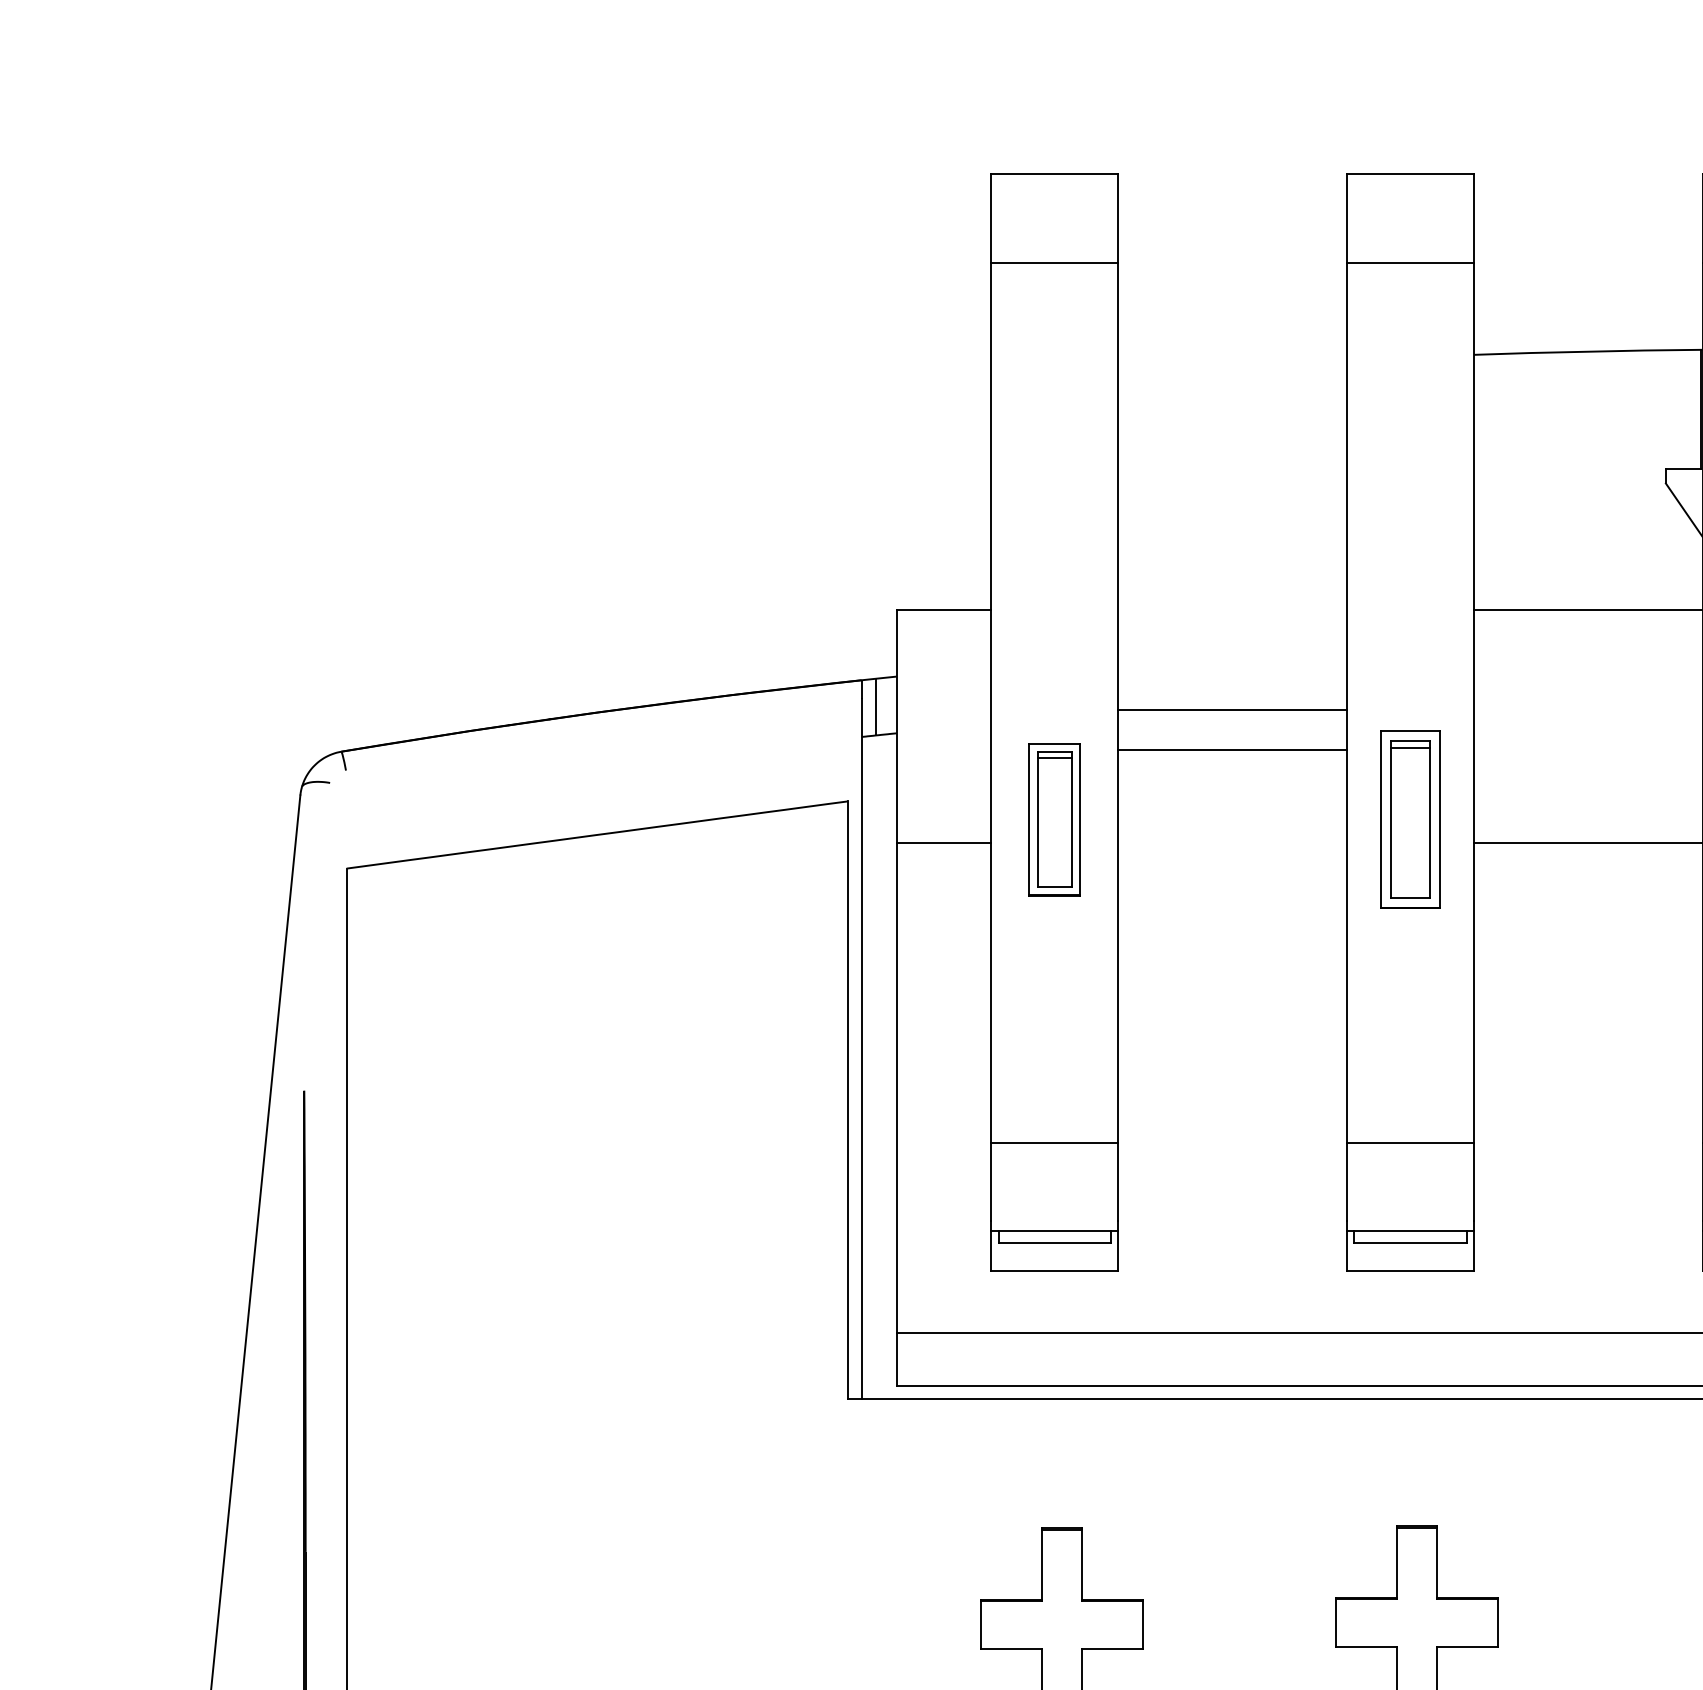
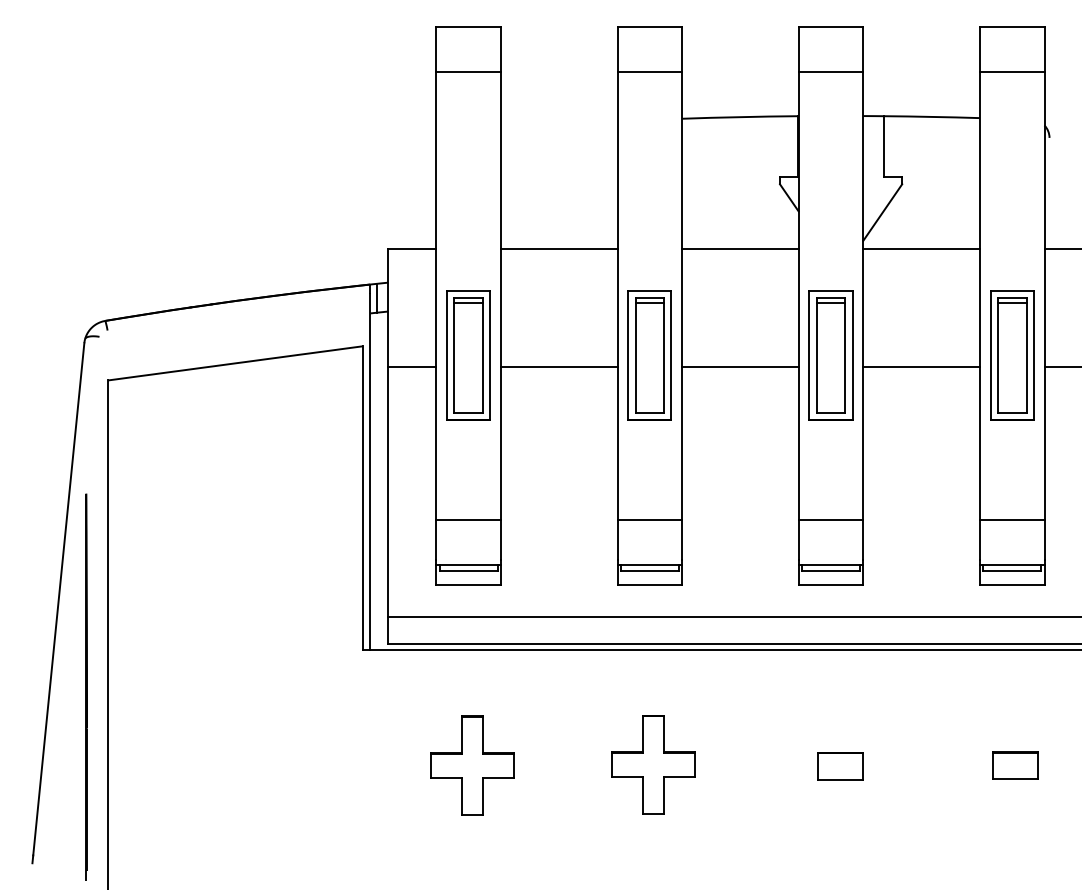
line: (1233, 709) -> (559, 248), moved
line: (1233, 750) -> (559, 367), moved
part: (1054, 819) -> (468, 355), size x1.67
part: (1409, 819) -> (649, 355), size x1.43

